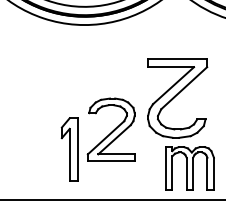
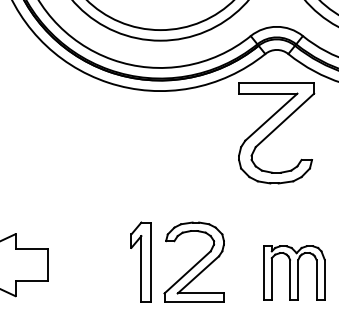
part: (177, 98) -> (276, 133), moved
part: (110, 129) -> (193, 261), moved
part: (69, 148) -> (140, 261), moved

